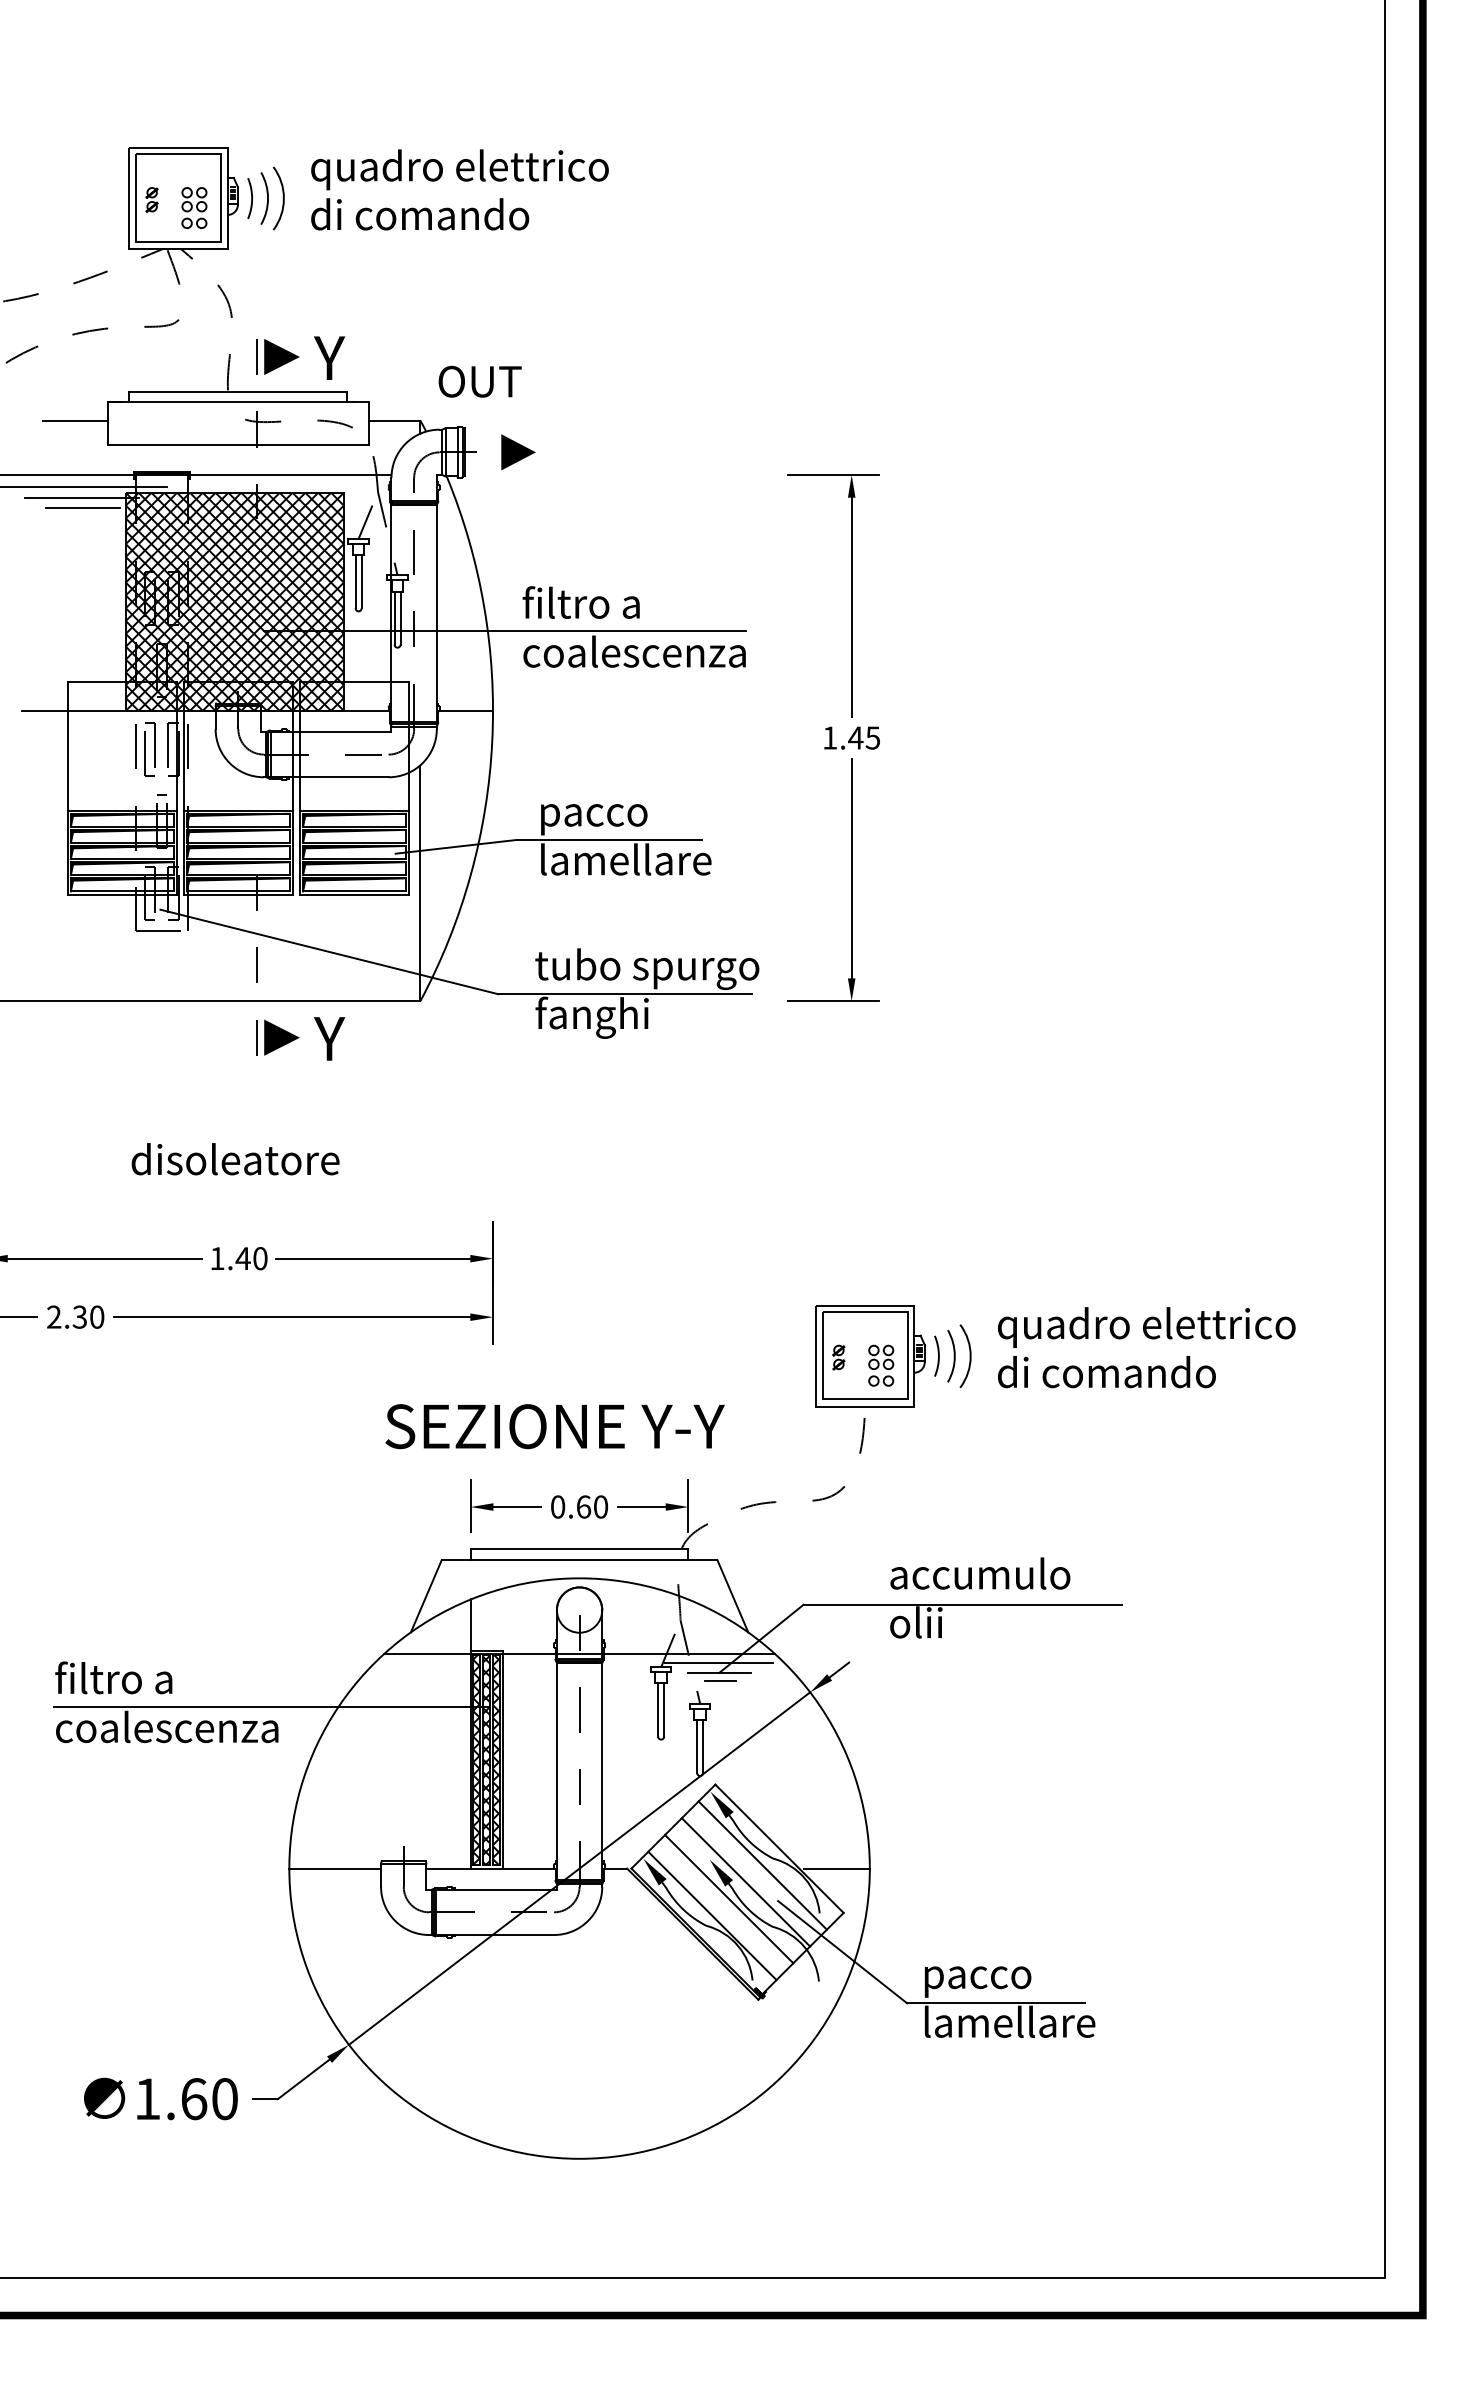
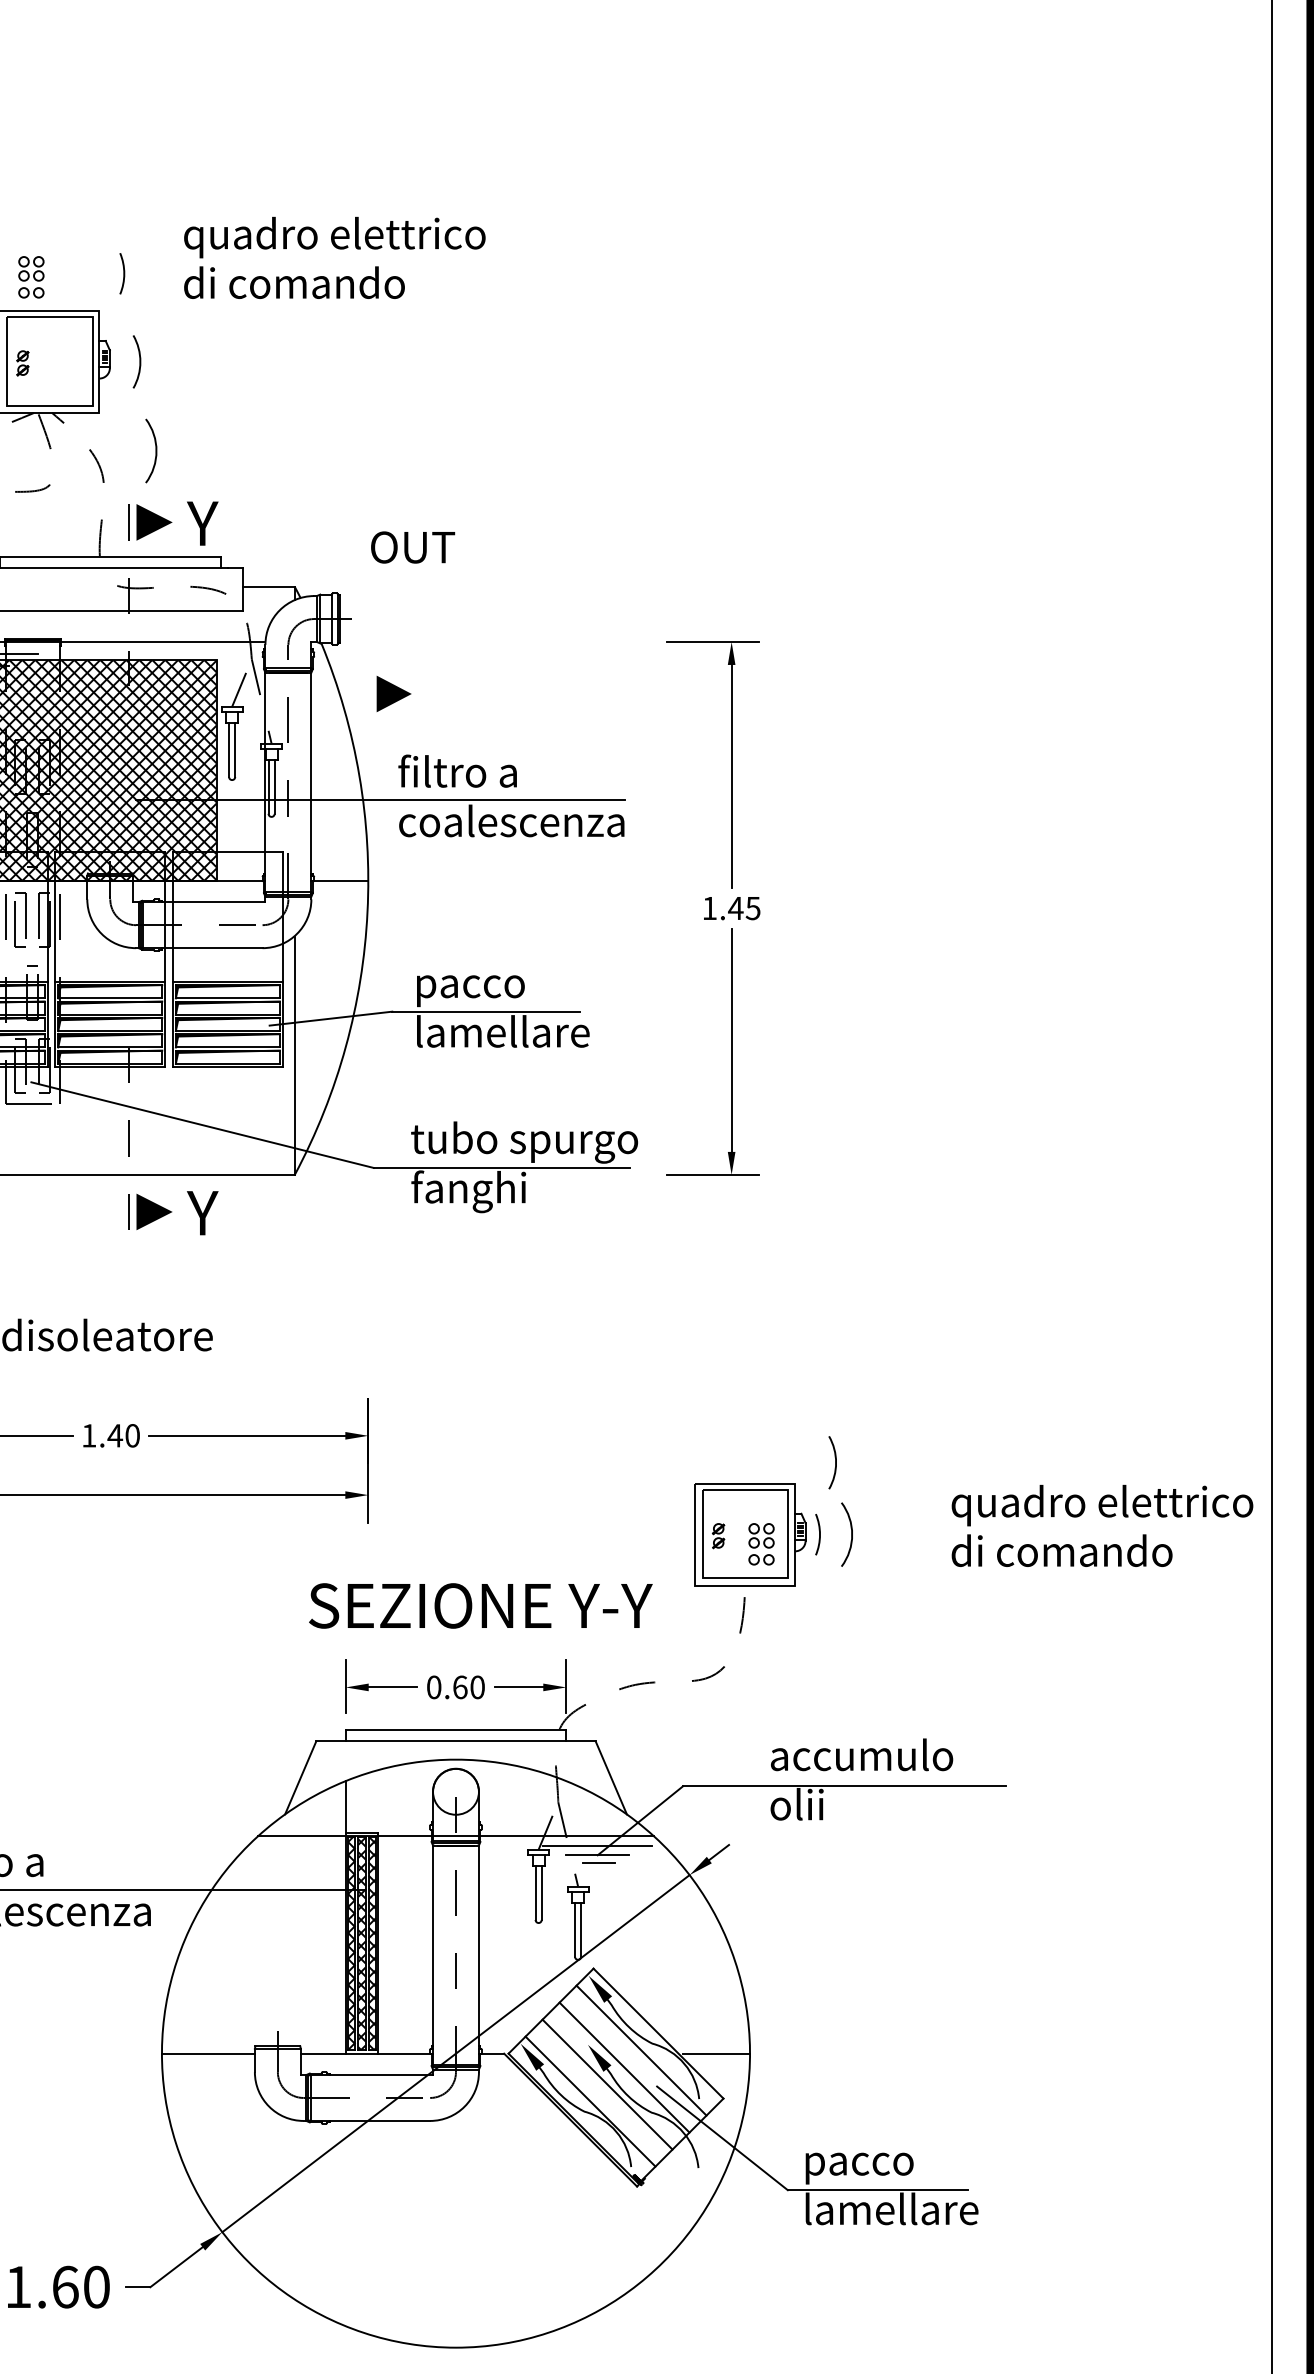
text: (459, 189) -> (334, 257), moved
arc: (251, 198) -> (123, 273), moved
arc: (283, 198) -> (156, 451), moved
part: (194, 207) -> (31, 276), moved
text: (479, 381) -> (412, 547), moved
line: (518, 452) -> (394, 694), moved
text: (1146, 1347) -> (1102, 1525), moved
arc: (953, 1356) -> (834, 1463), moved
text: (554, 1426) -> (480, 1605), moved

